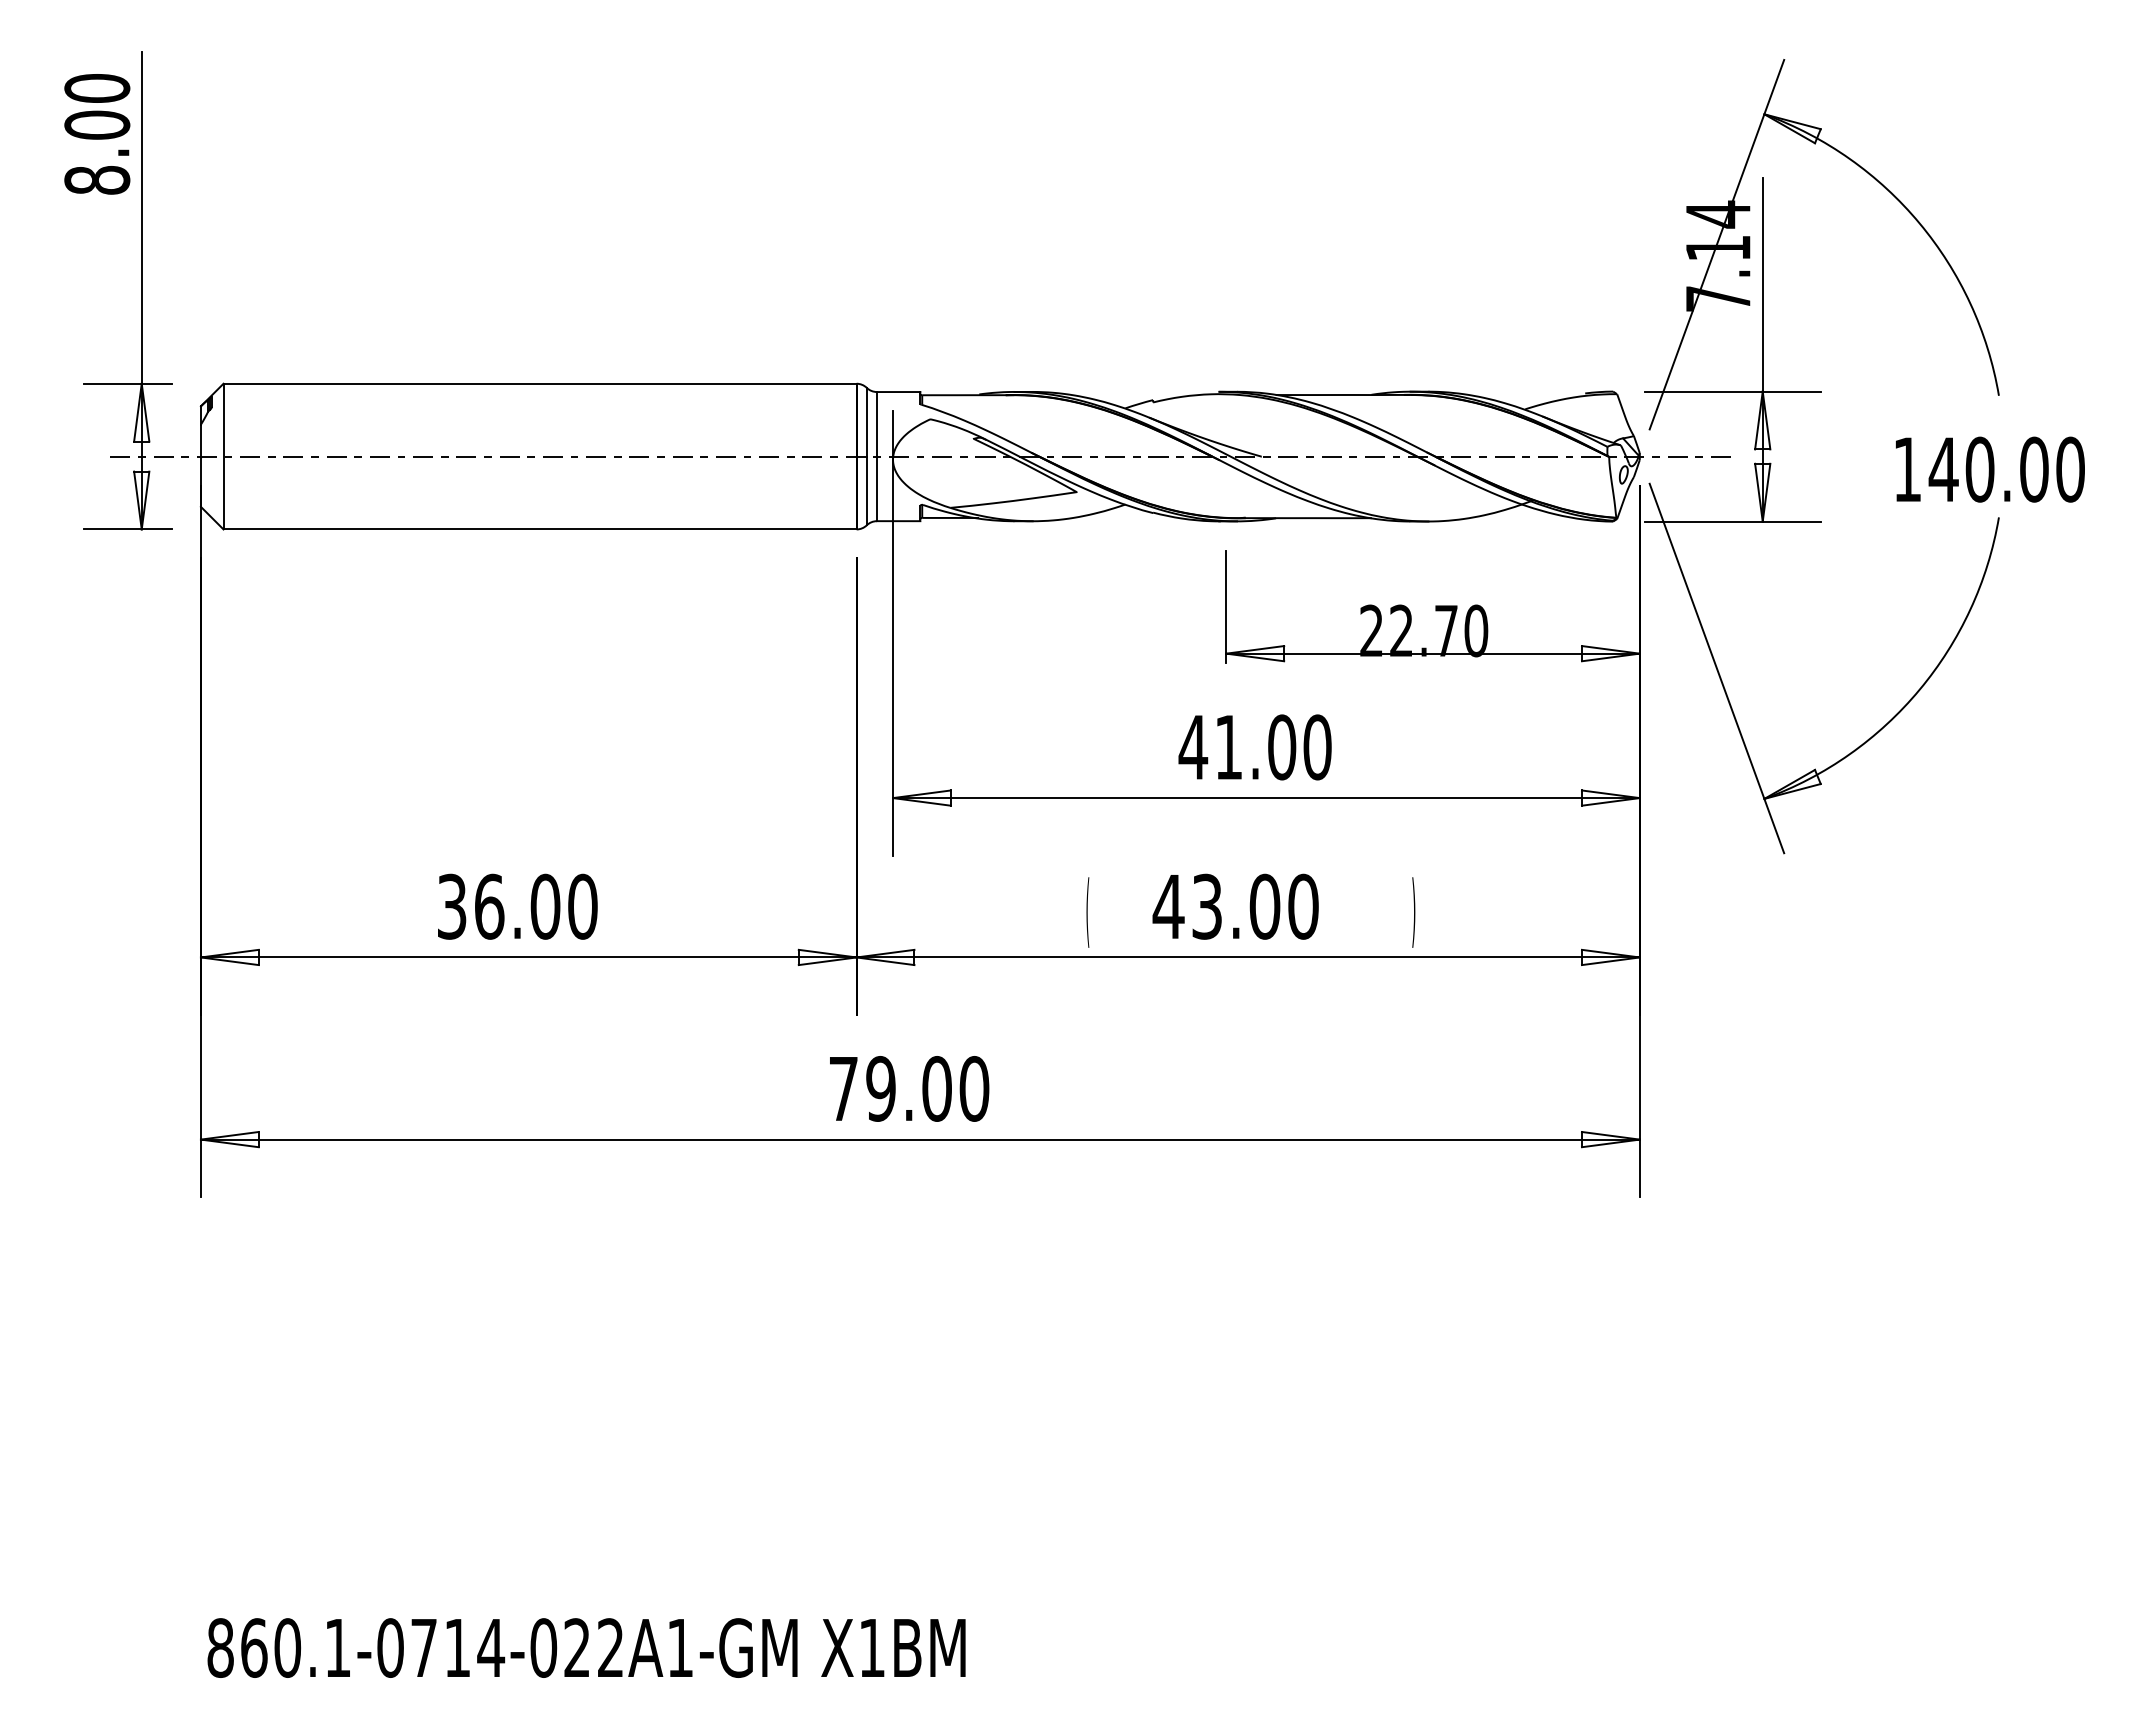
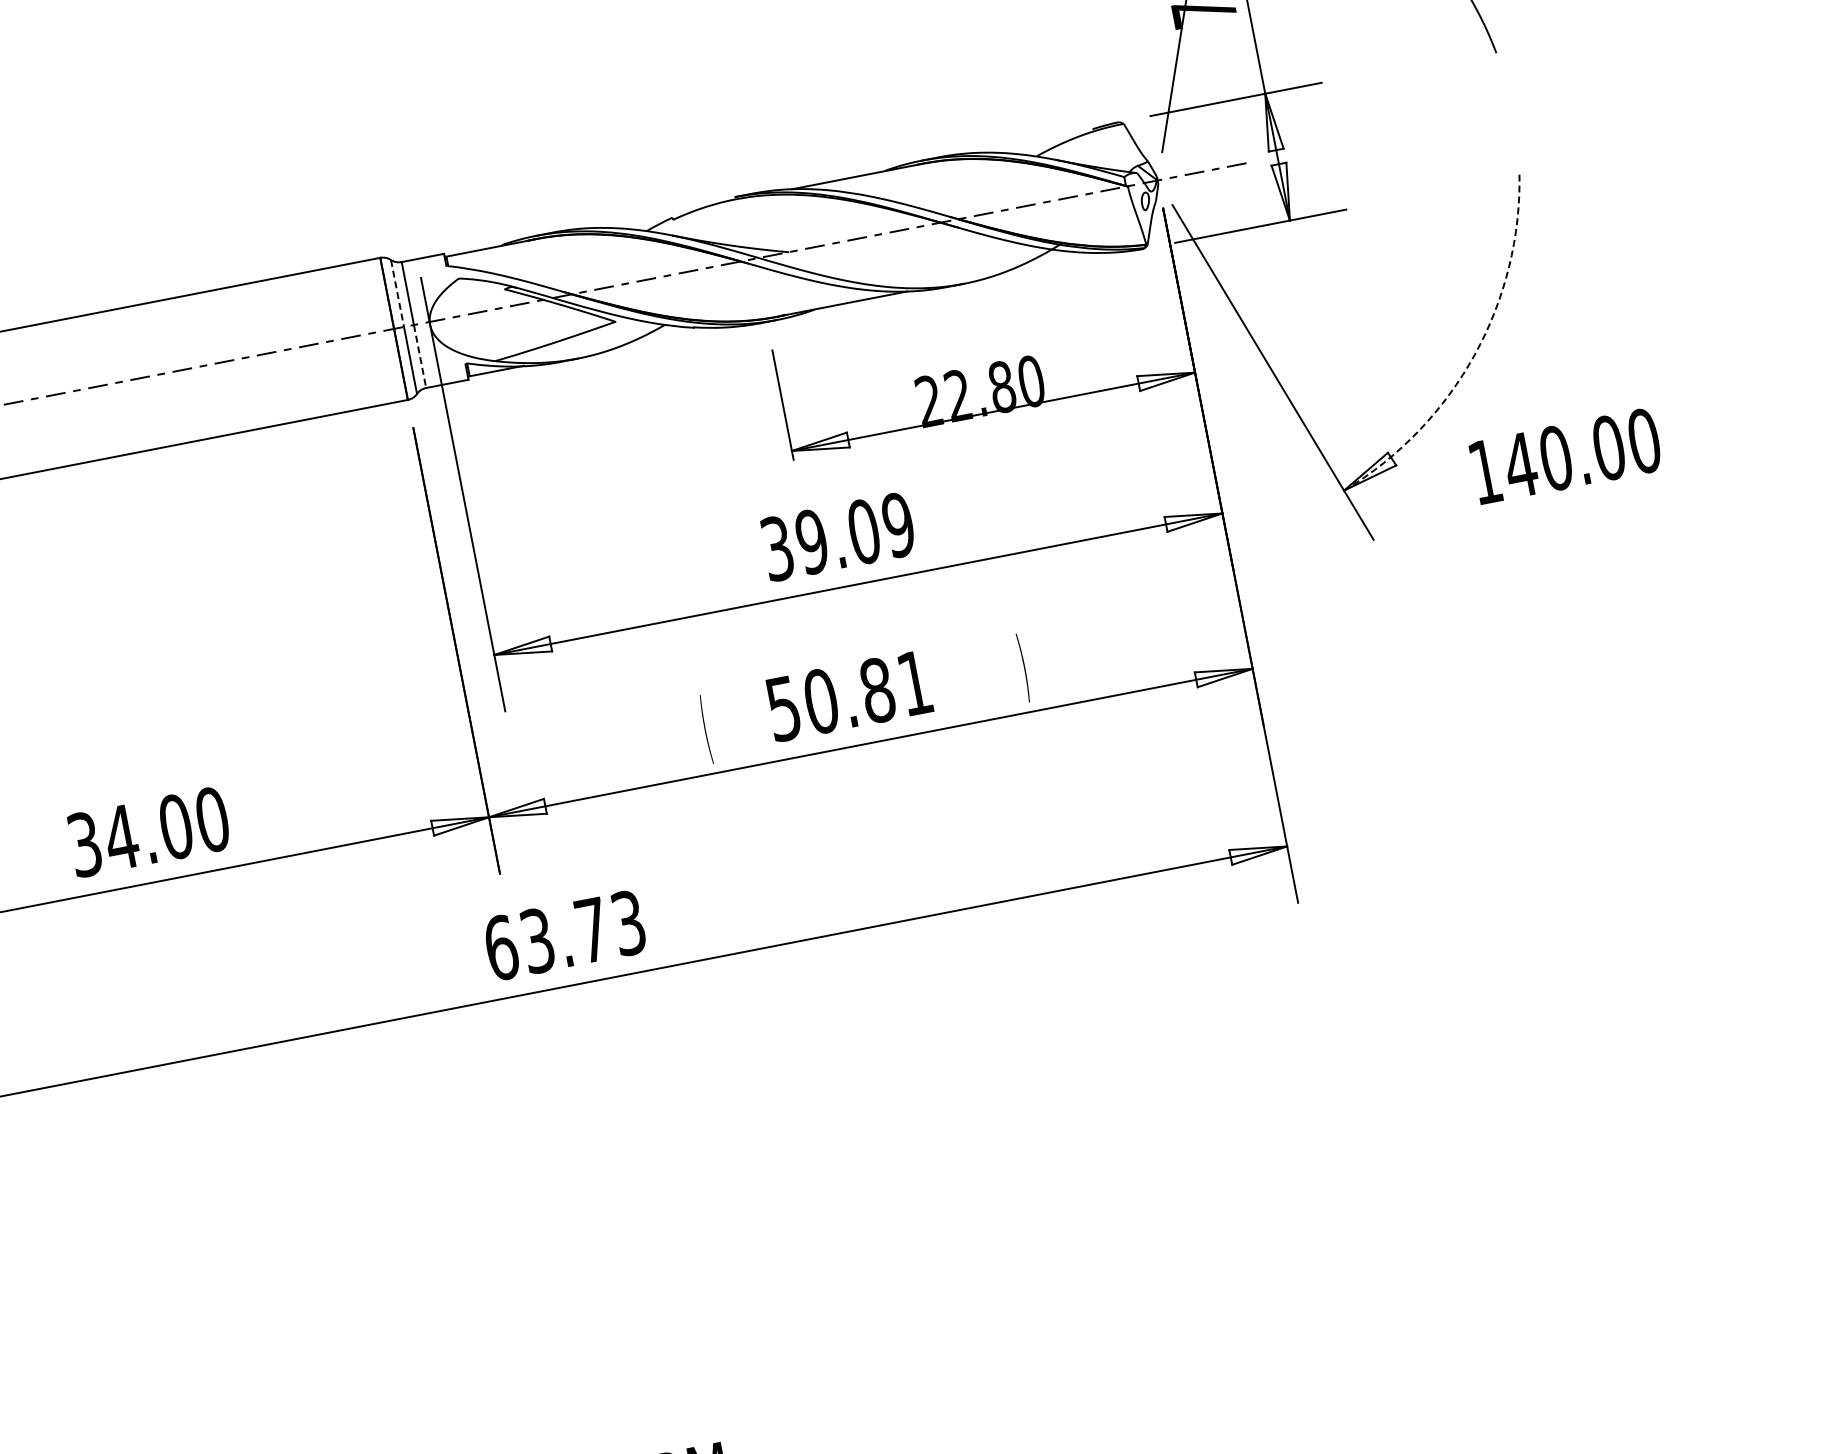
line: (866, 422) -> (397, 293), solid -> dashed
text: (1990, 469) -> (1566, 456), moved
line: (876, 489) -> (419, 357), solid -> dashed
text: (1446, 630) -> (1002, 386), 22.70 -> 22.80
arc: (1919, 689) -> (1474, 354), solid -> dashed
text: (1254, 747) -> (837, 537), 41.00 -> 39.09
text: (488, 906) -> (120, 837), 36.00 -> 34.00
text: (1235, 906) -> (848, 695), 43.00 -> 50.81
text: (909, 1088) -> (565, 935), 79.00 -> 63.73

